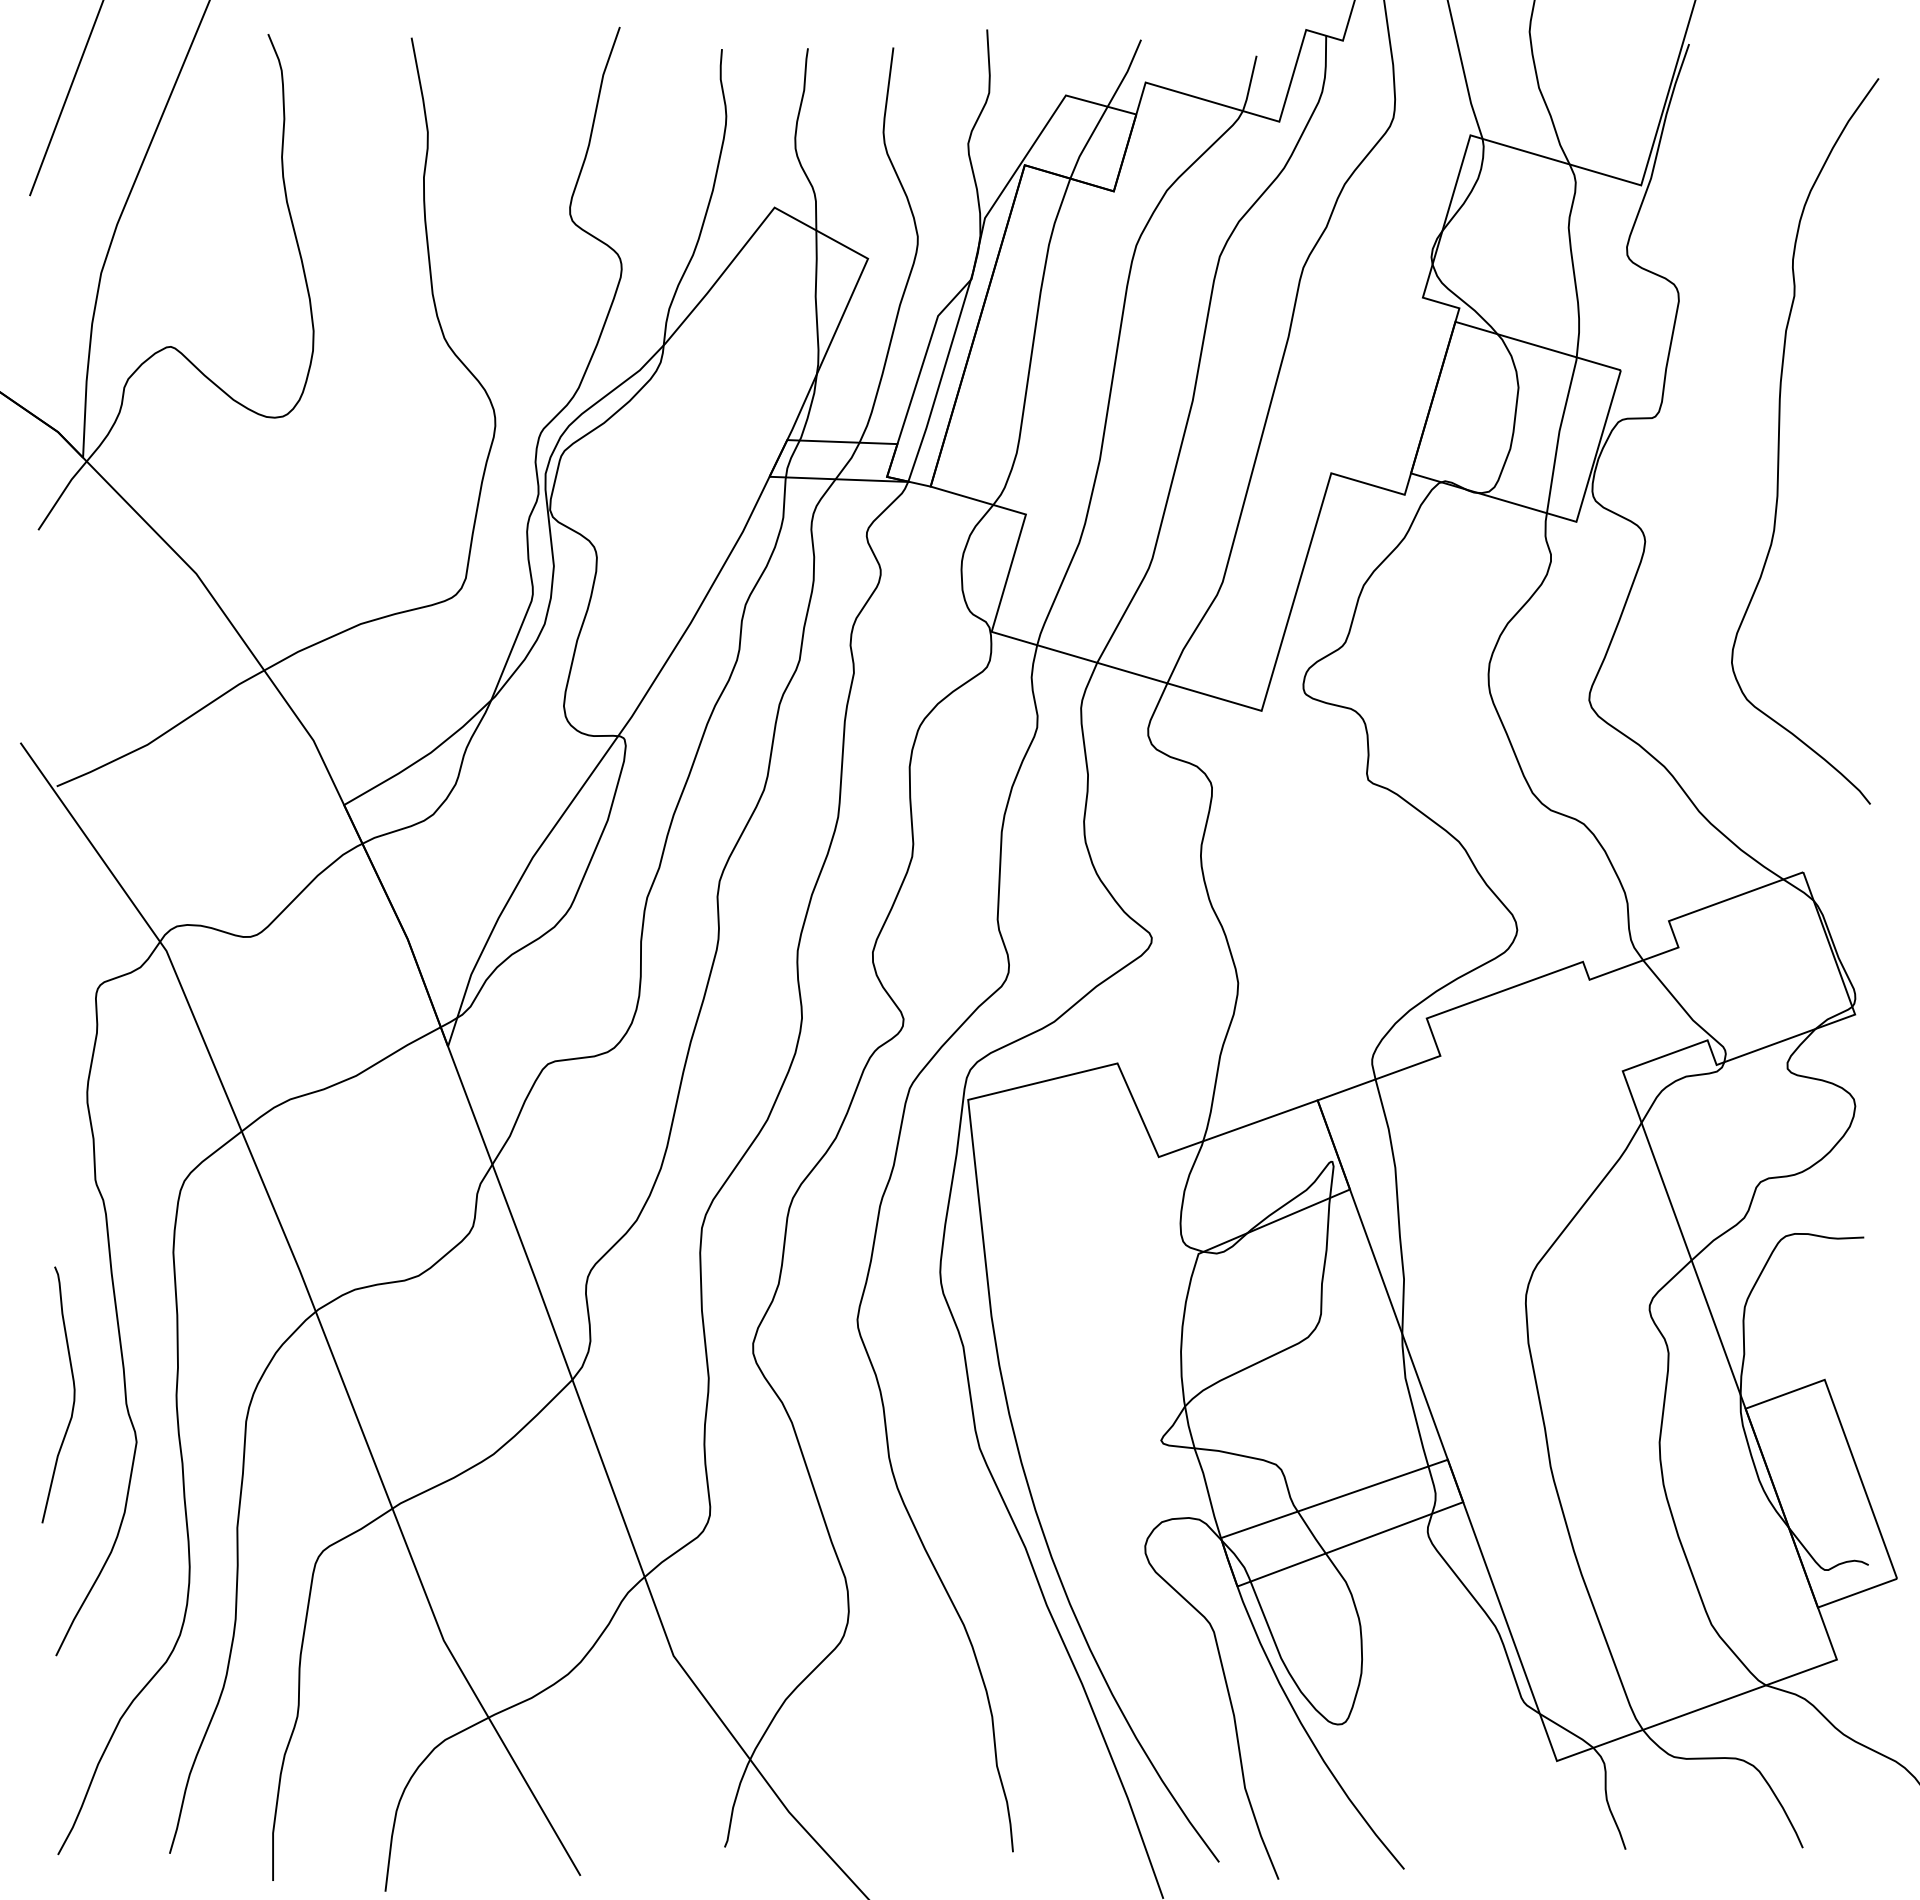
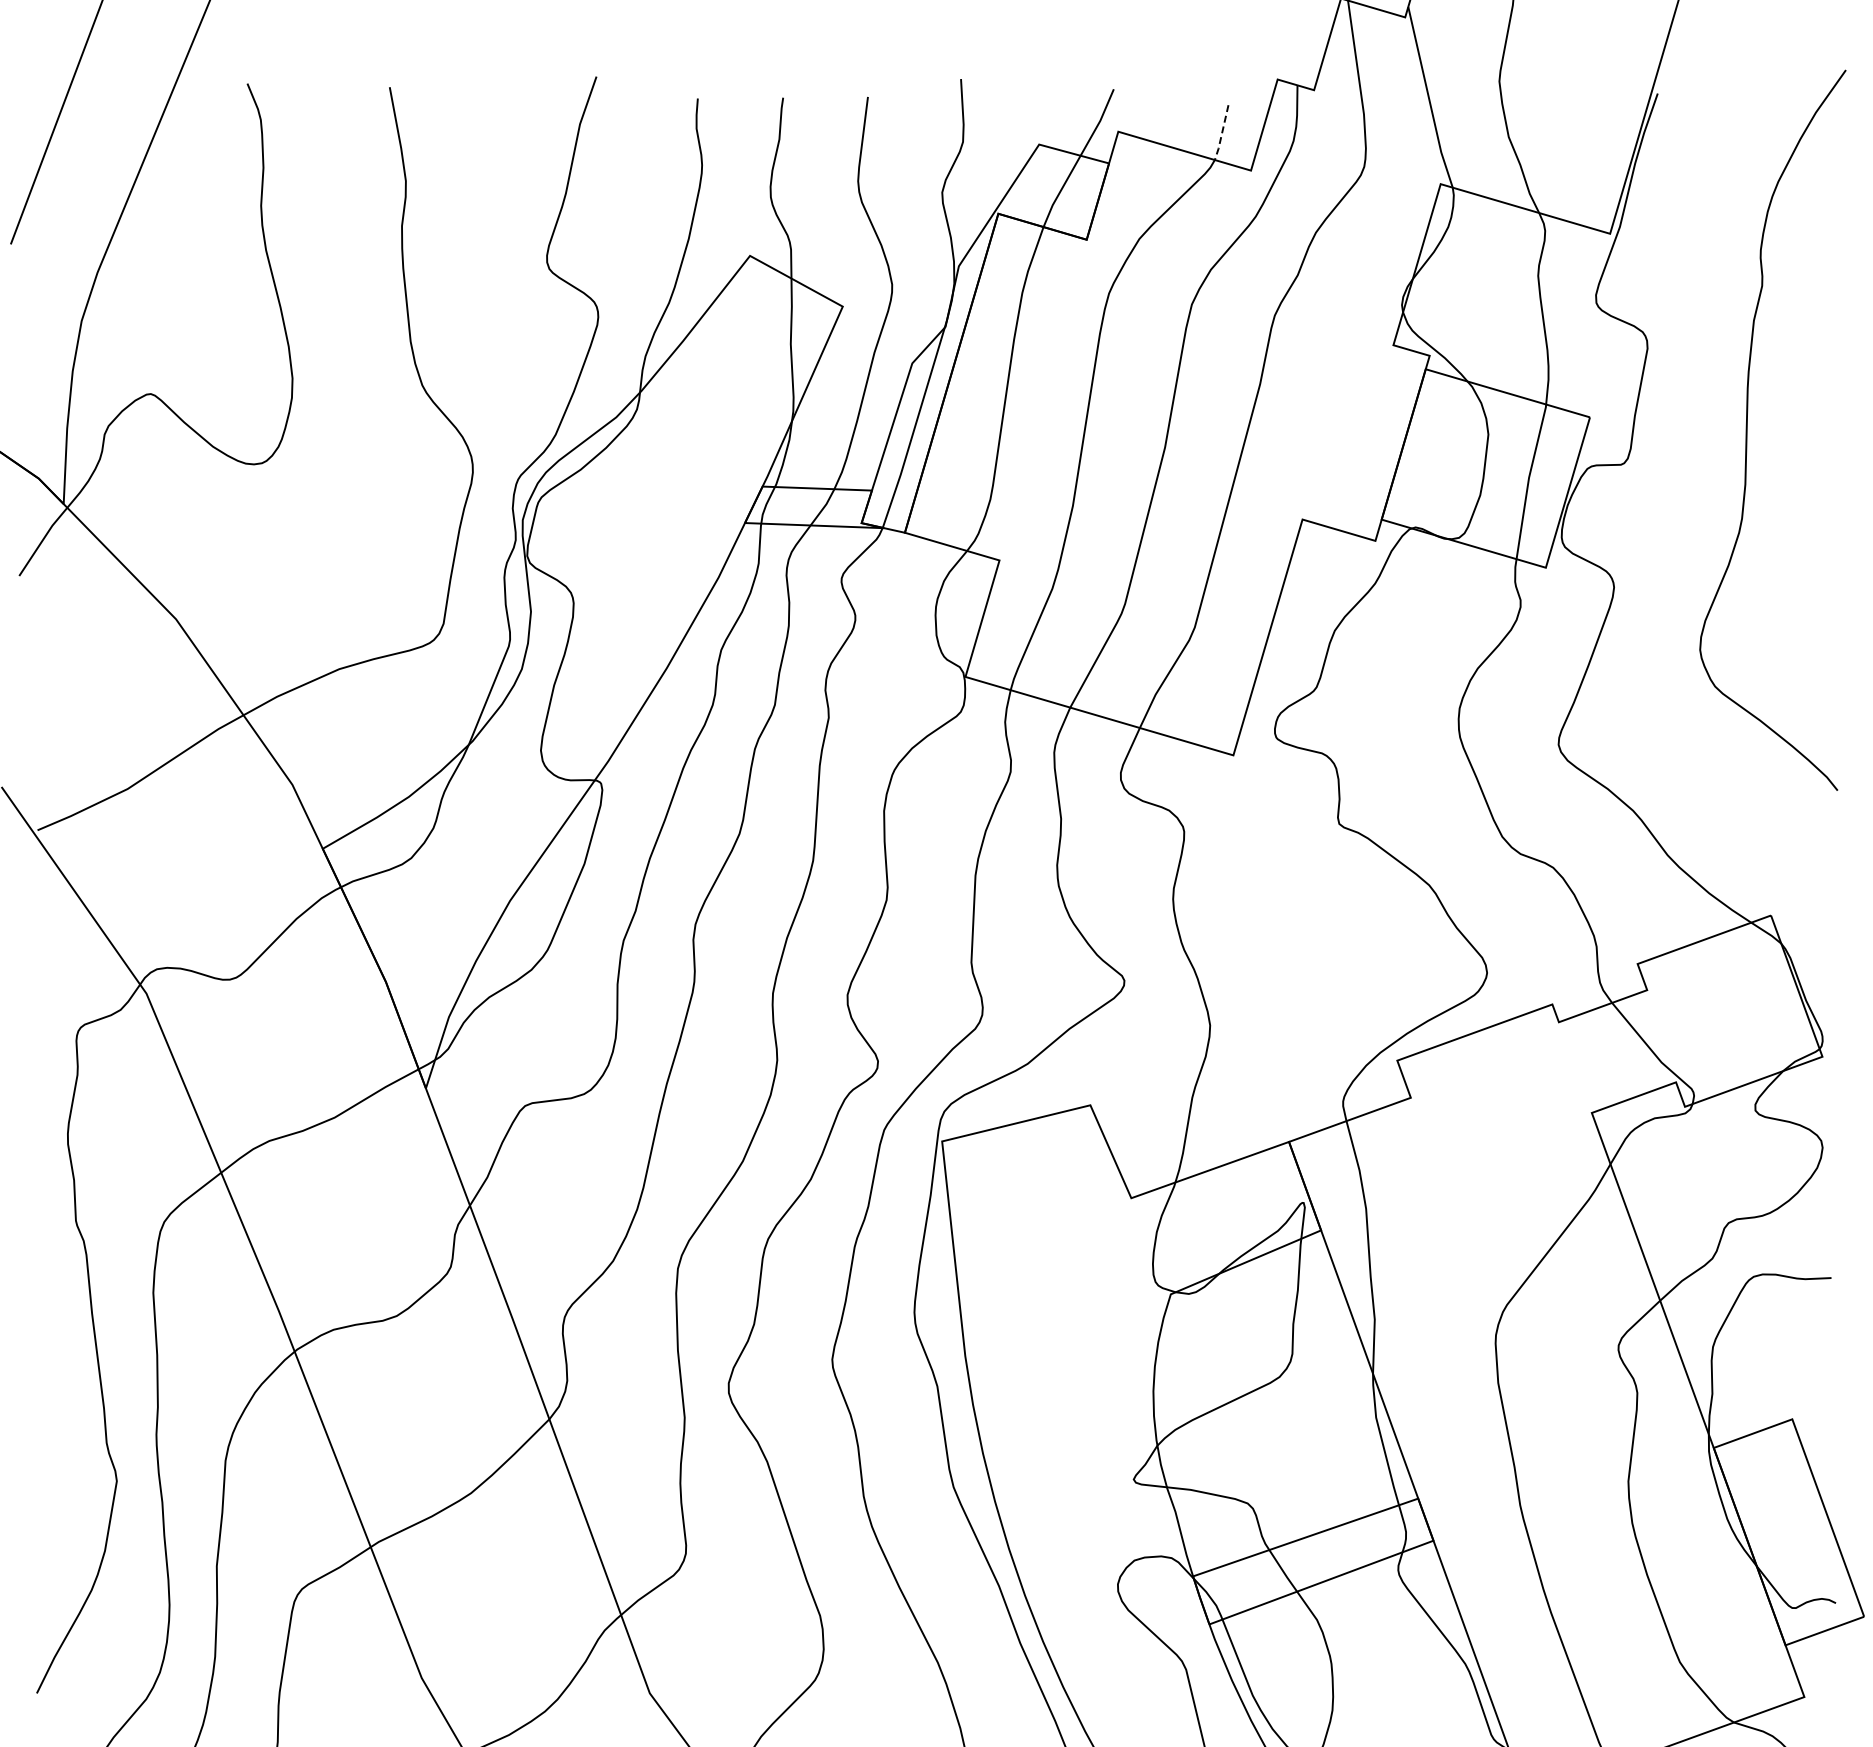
line: (1250, 84) -> (1222, 133), solid -> dashed
curve: (1779, 441) -> (1747, 430), moved
curve: (73, 1394) -> (54, 1433), removed

